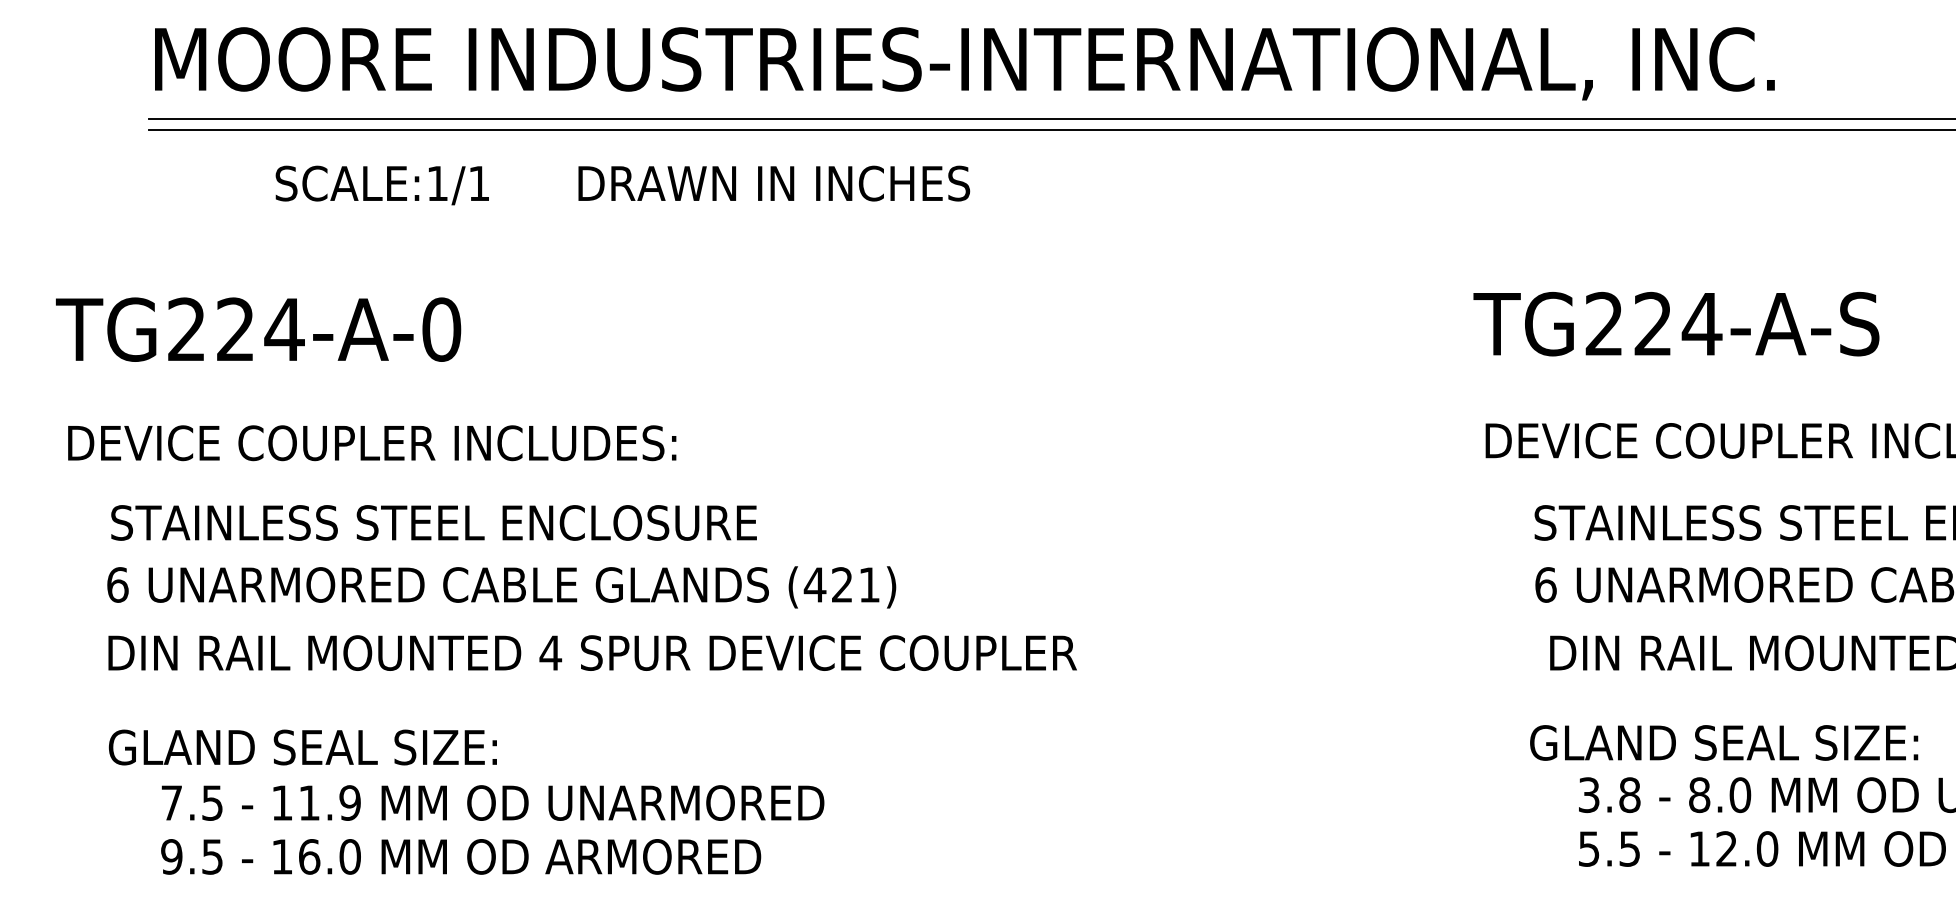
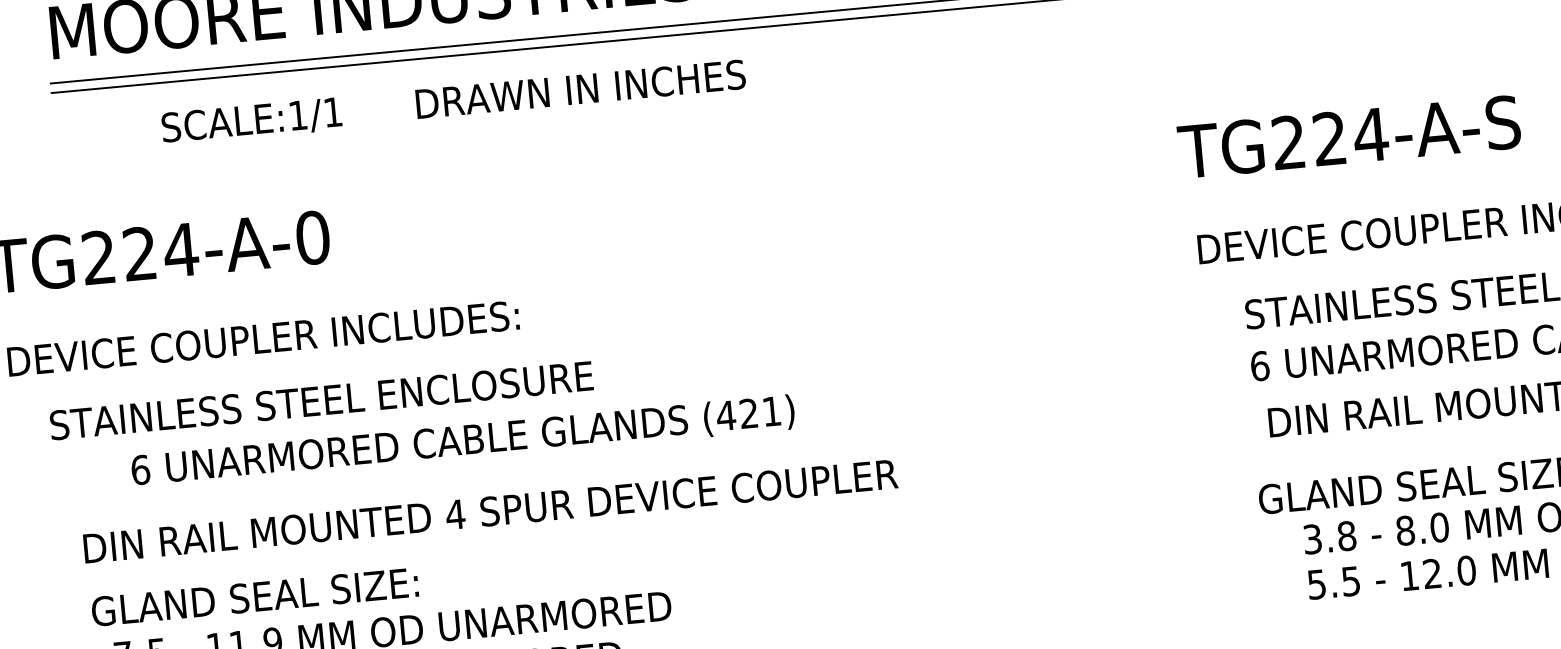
text: (501, 587) -> (463, 442), moved
text: (592, 652) -> (490, 510), moved
text: (302, 747) -> (254, 597), moved

